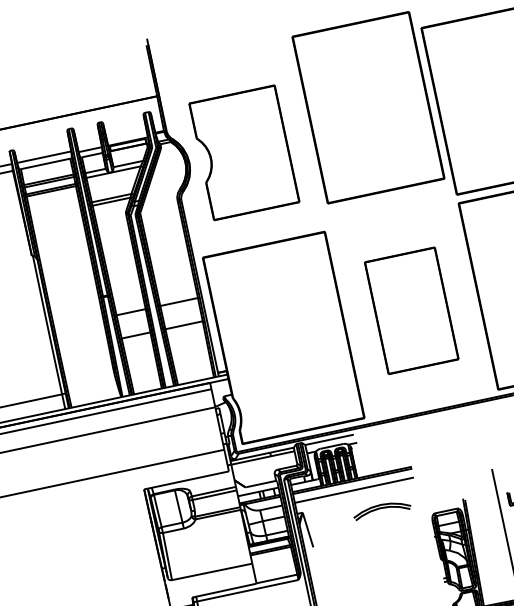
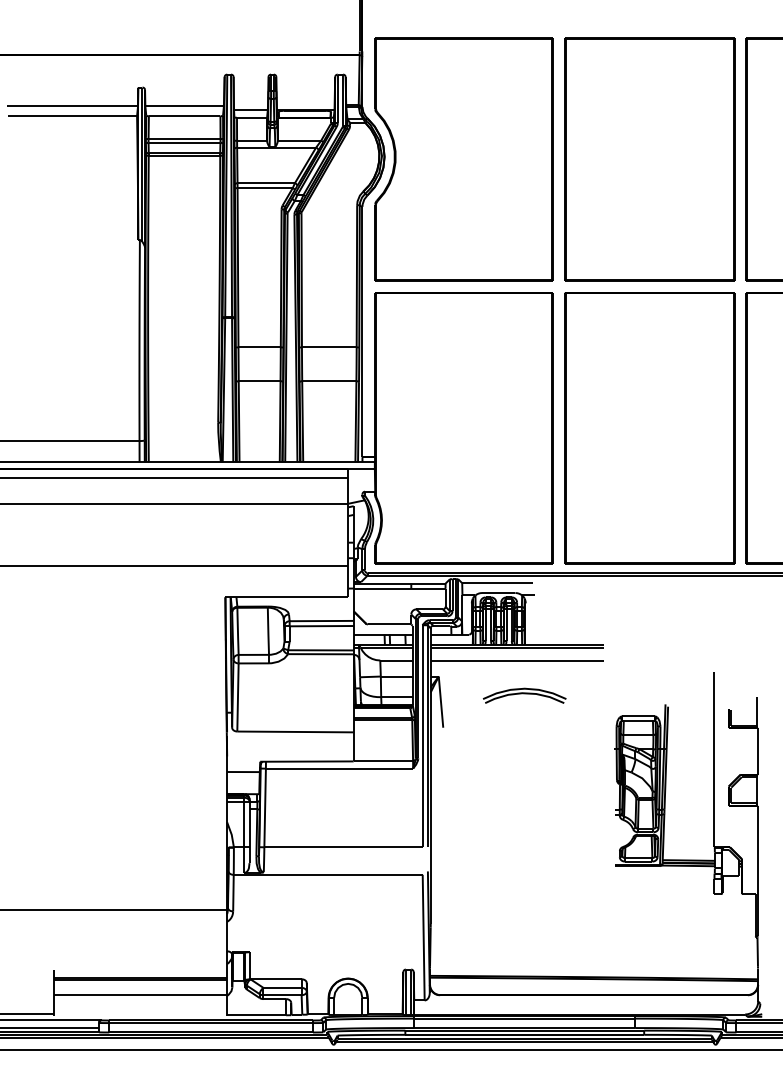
part: (368, 107) -> (649, 159), moved
part: (244, 152) -> (463, 159), size x1.43
part: (411, 311) -> (649, 428), size x1.67
part: (381, 509) -> (524, 695), moved

